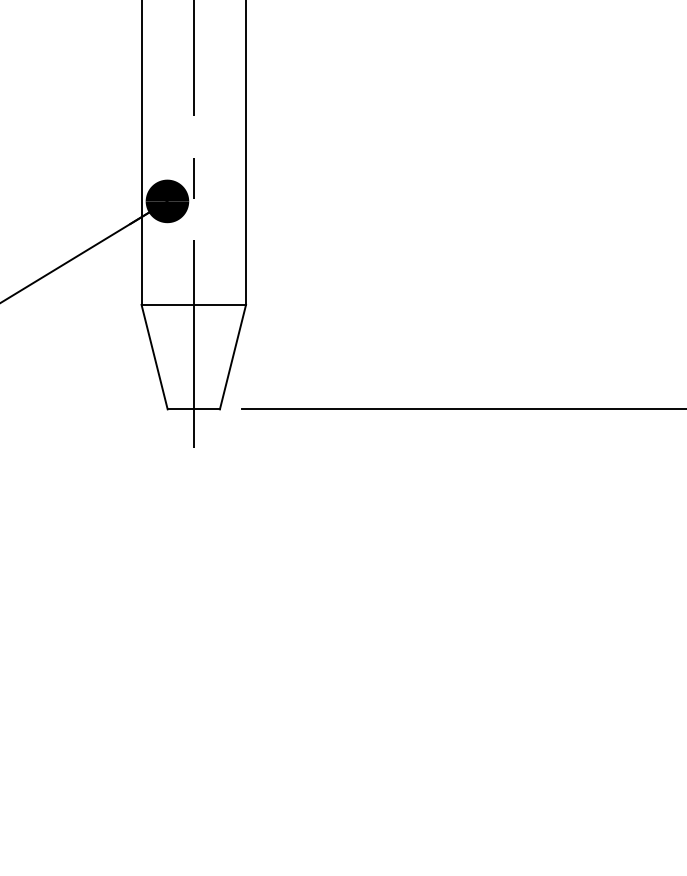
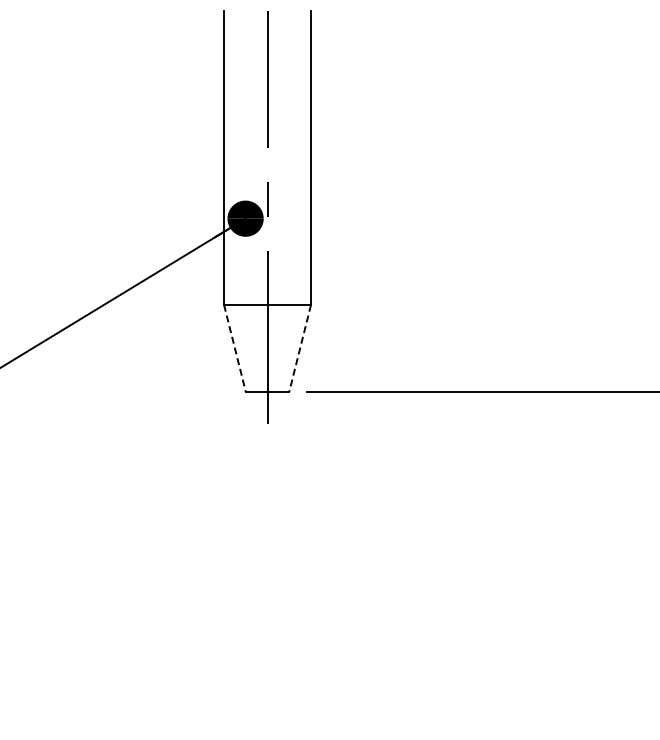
line: (154, 357) -> (234, 348), solid -> dashed
line: (233, 357) -> (300, 348), solid -> dashed

